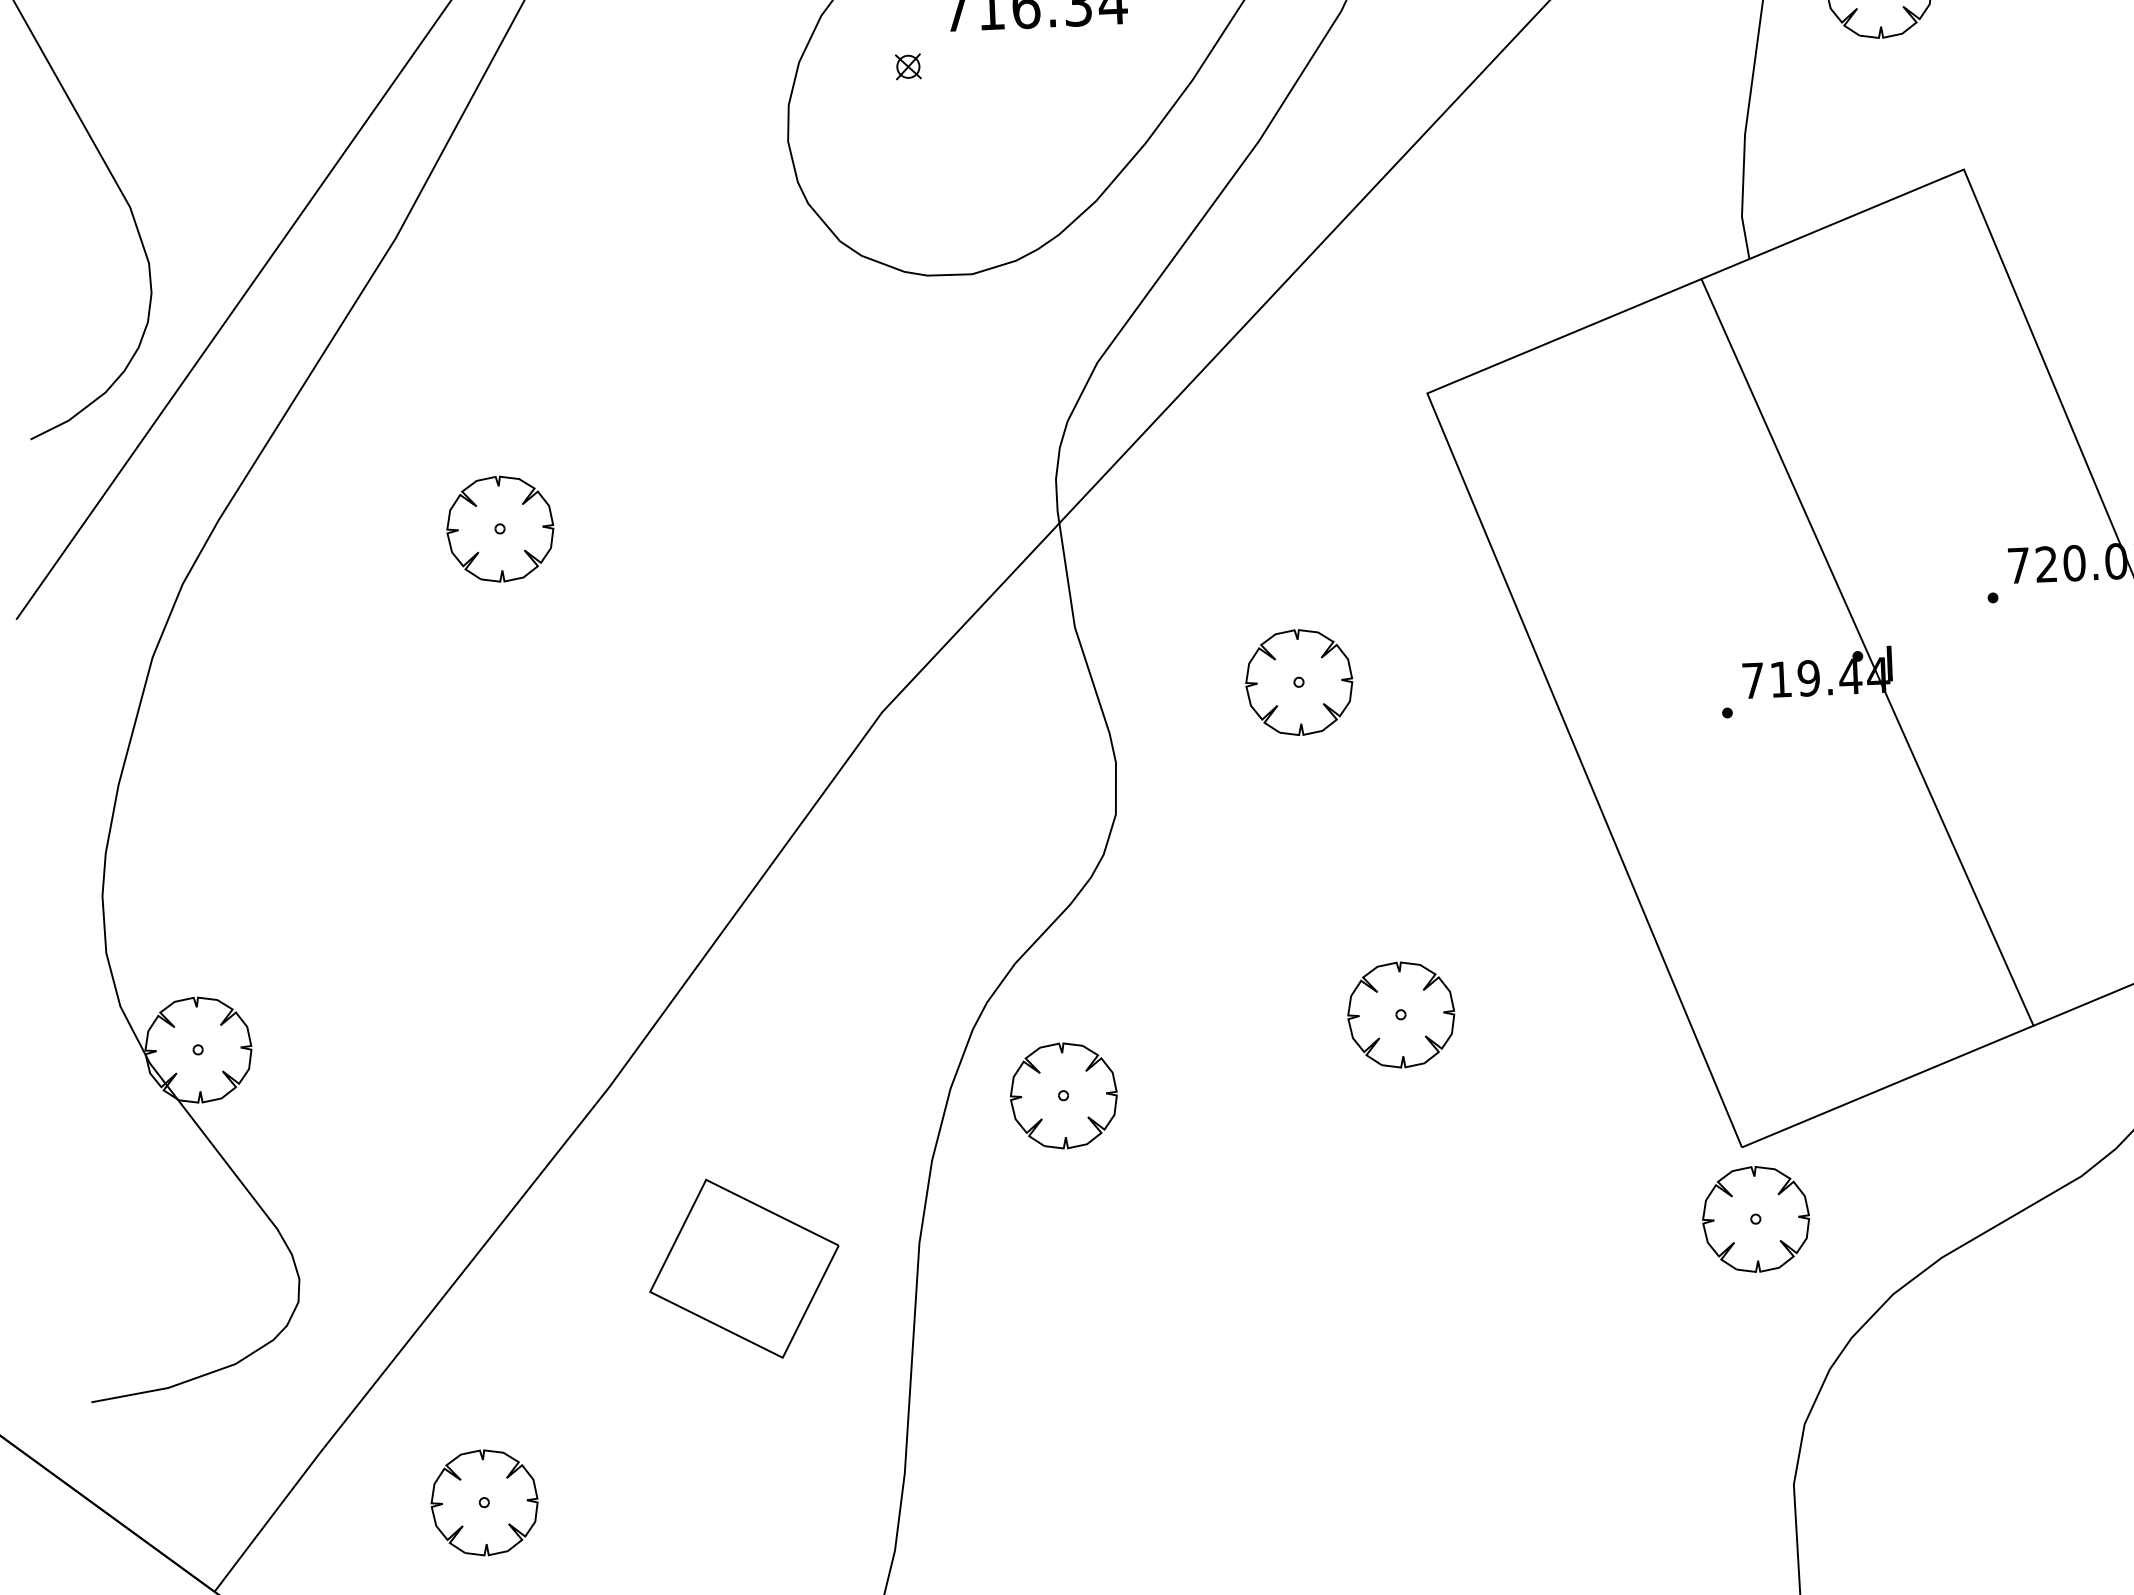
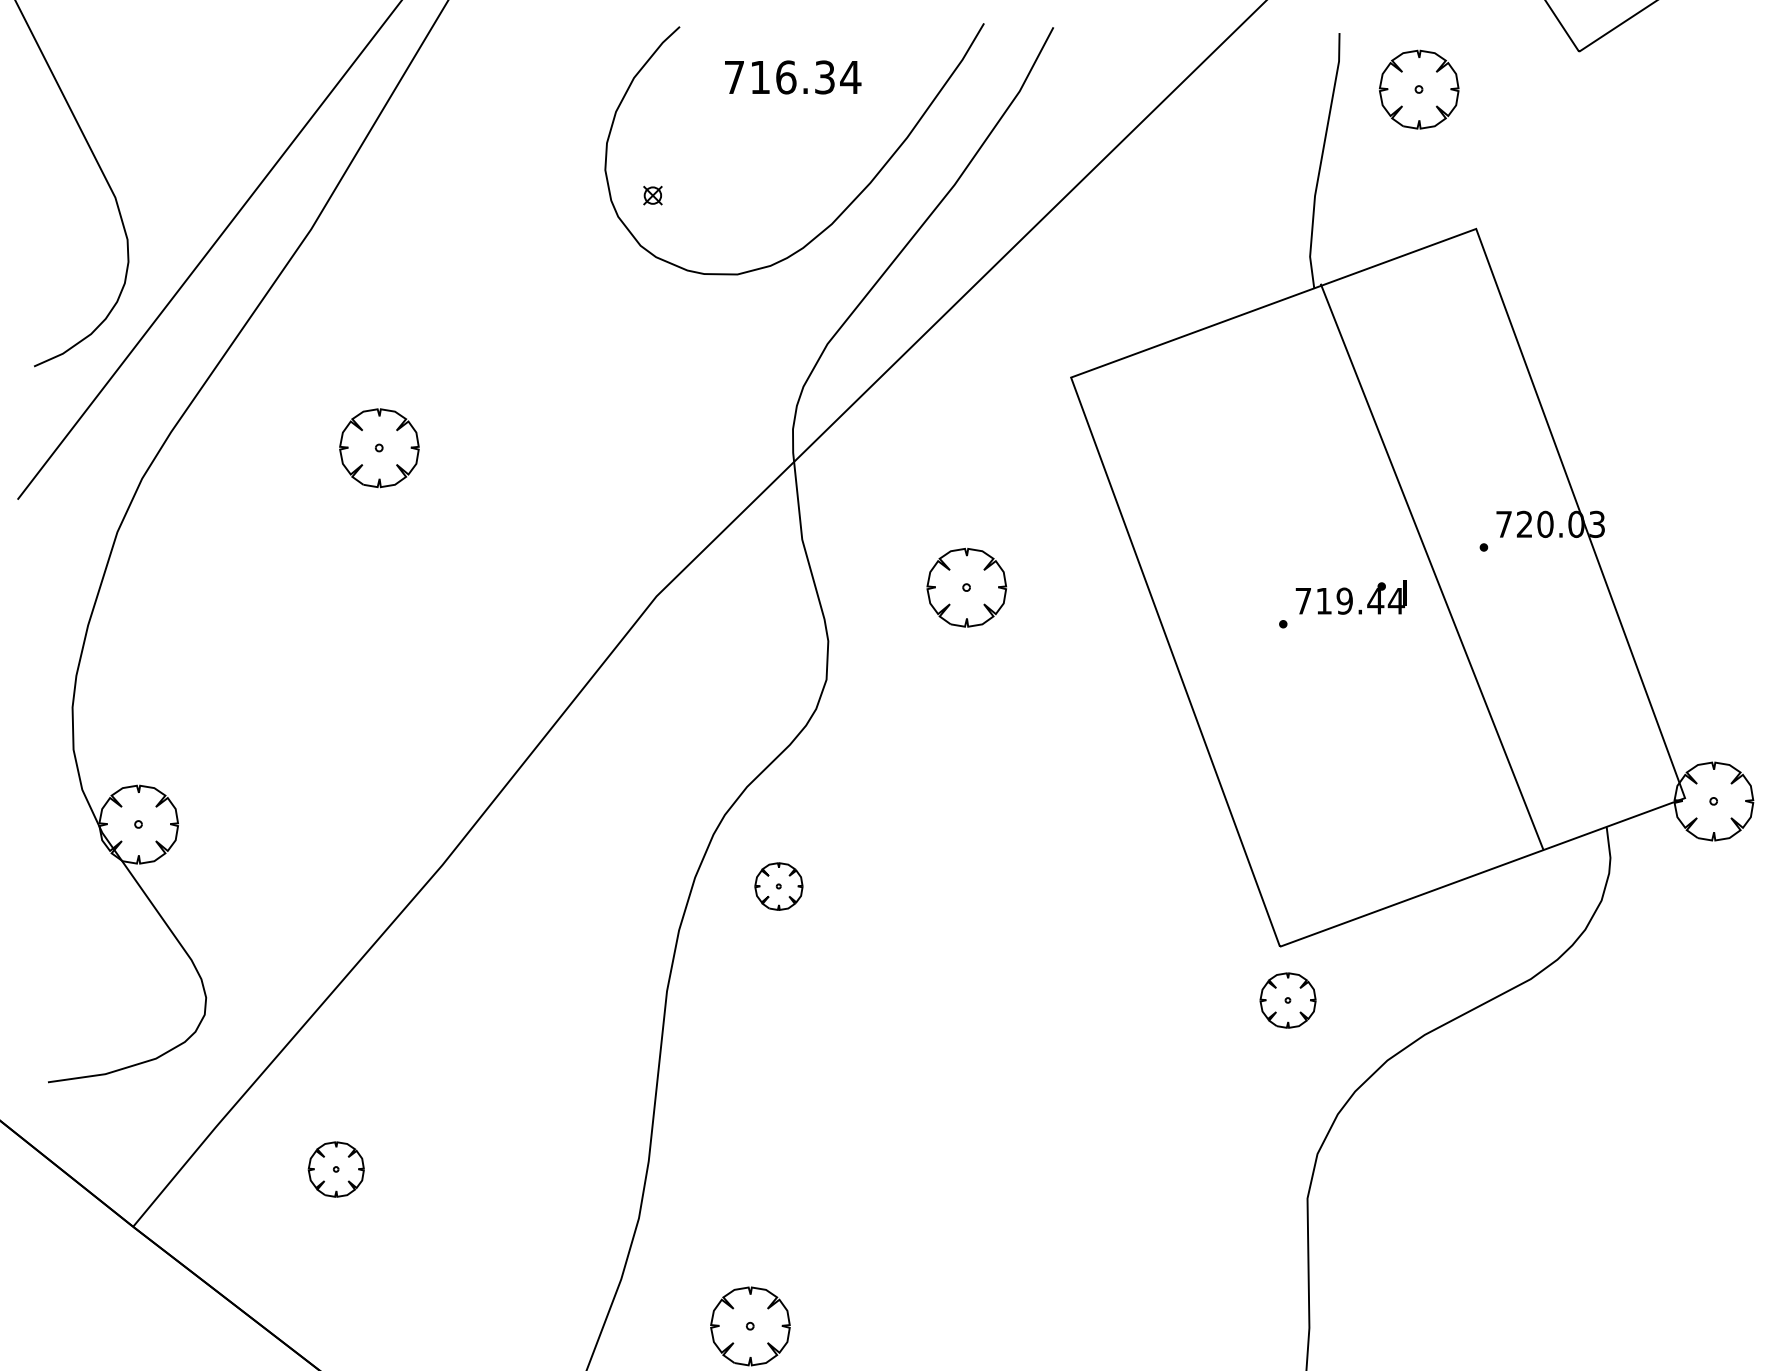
part: (907, 66) -> (652, 195), moved
line: (1868, 651) -> (1432, 566), moved
part: (1401, 1014) -> (1031, 837), removed
part: (1063, 1095) -> (778, 886), size x0.6
part: (1755, 1219) -> (1287, 1000), size x0.7
part: (743, 1268) -> (535, 1004), removed
part: (484, 1502) -> (336, 1169), size x0.7

